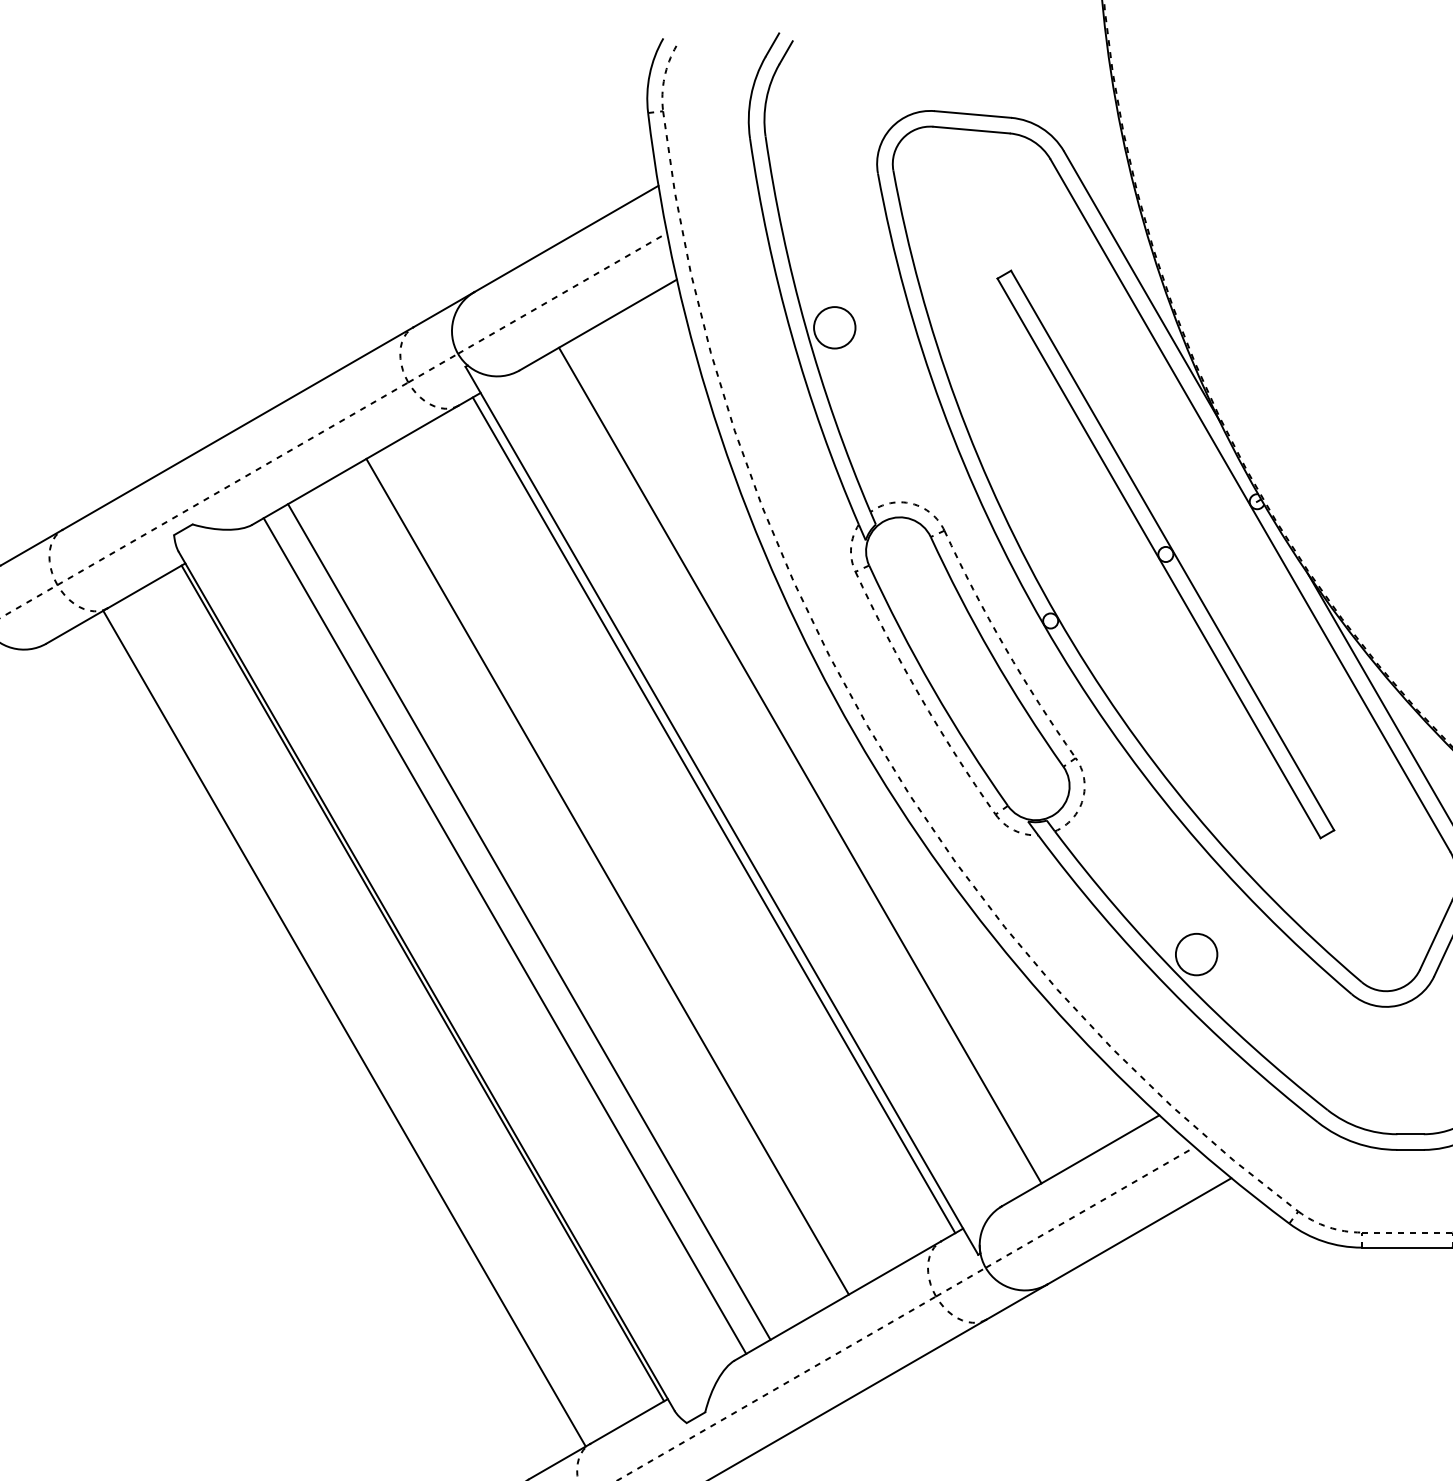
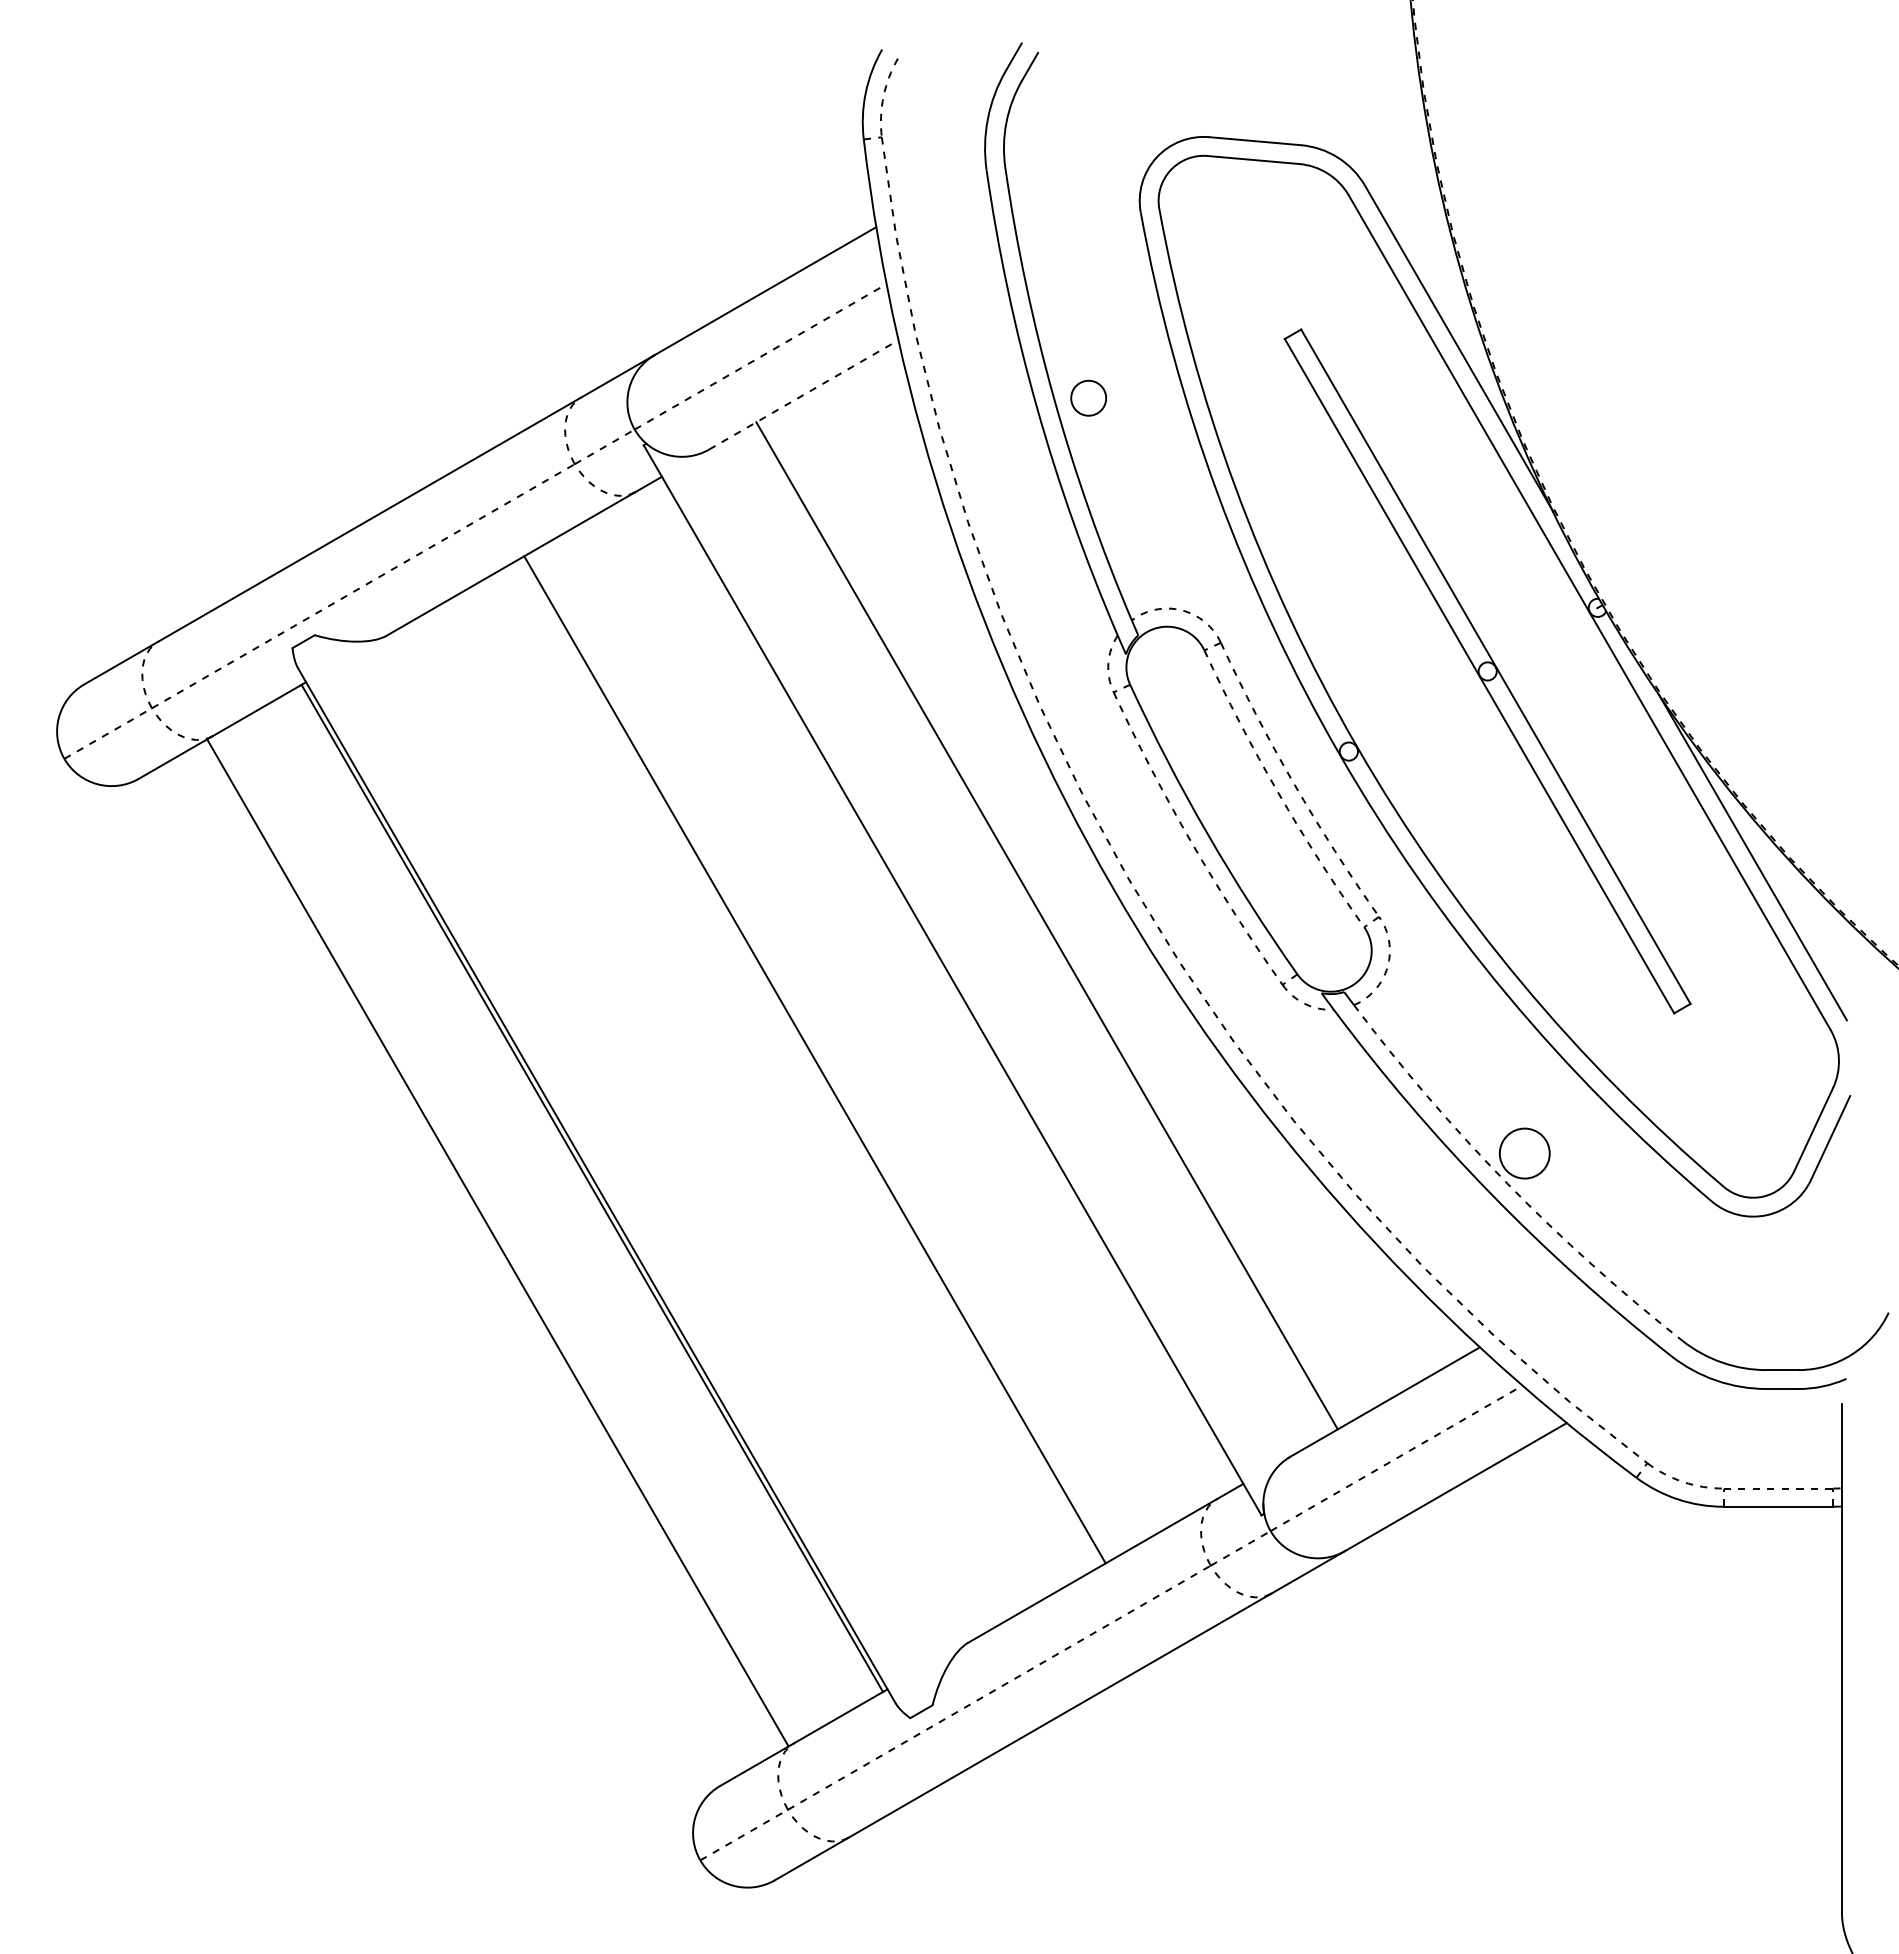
line: (598, 324) -> (804, 394), solid -> dashed
circle: (834, 327) -> (1088, 398), size x0.7
arc: (992, 654) -> (1278, 792), solid -> dashed
line: (713, 815) -> (942, 985), removed
line: (529, 921) -> (720, 1113), removed
line: (504, 935) -> (690, 1130), removed
arc: (1182, 979) -> (1507, 1183), solid -> dashed

